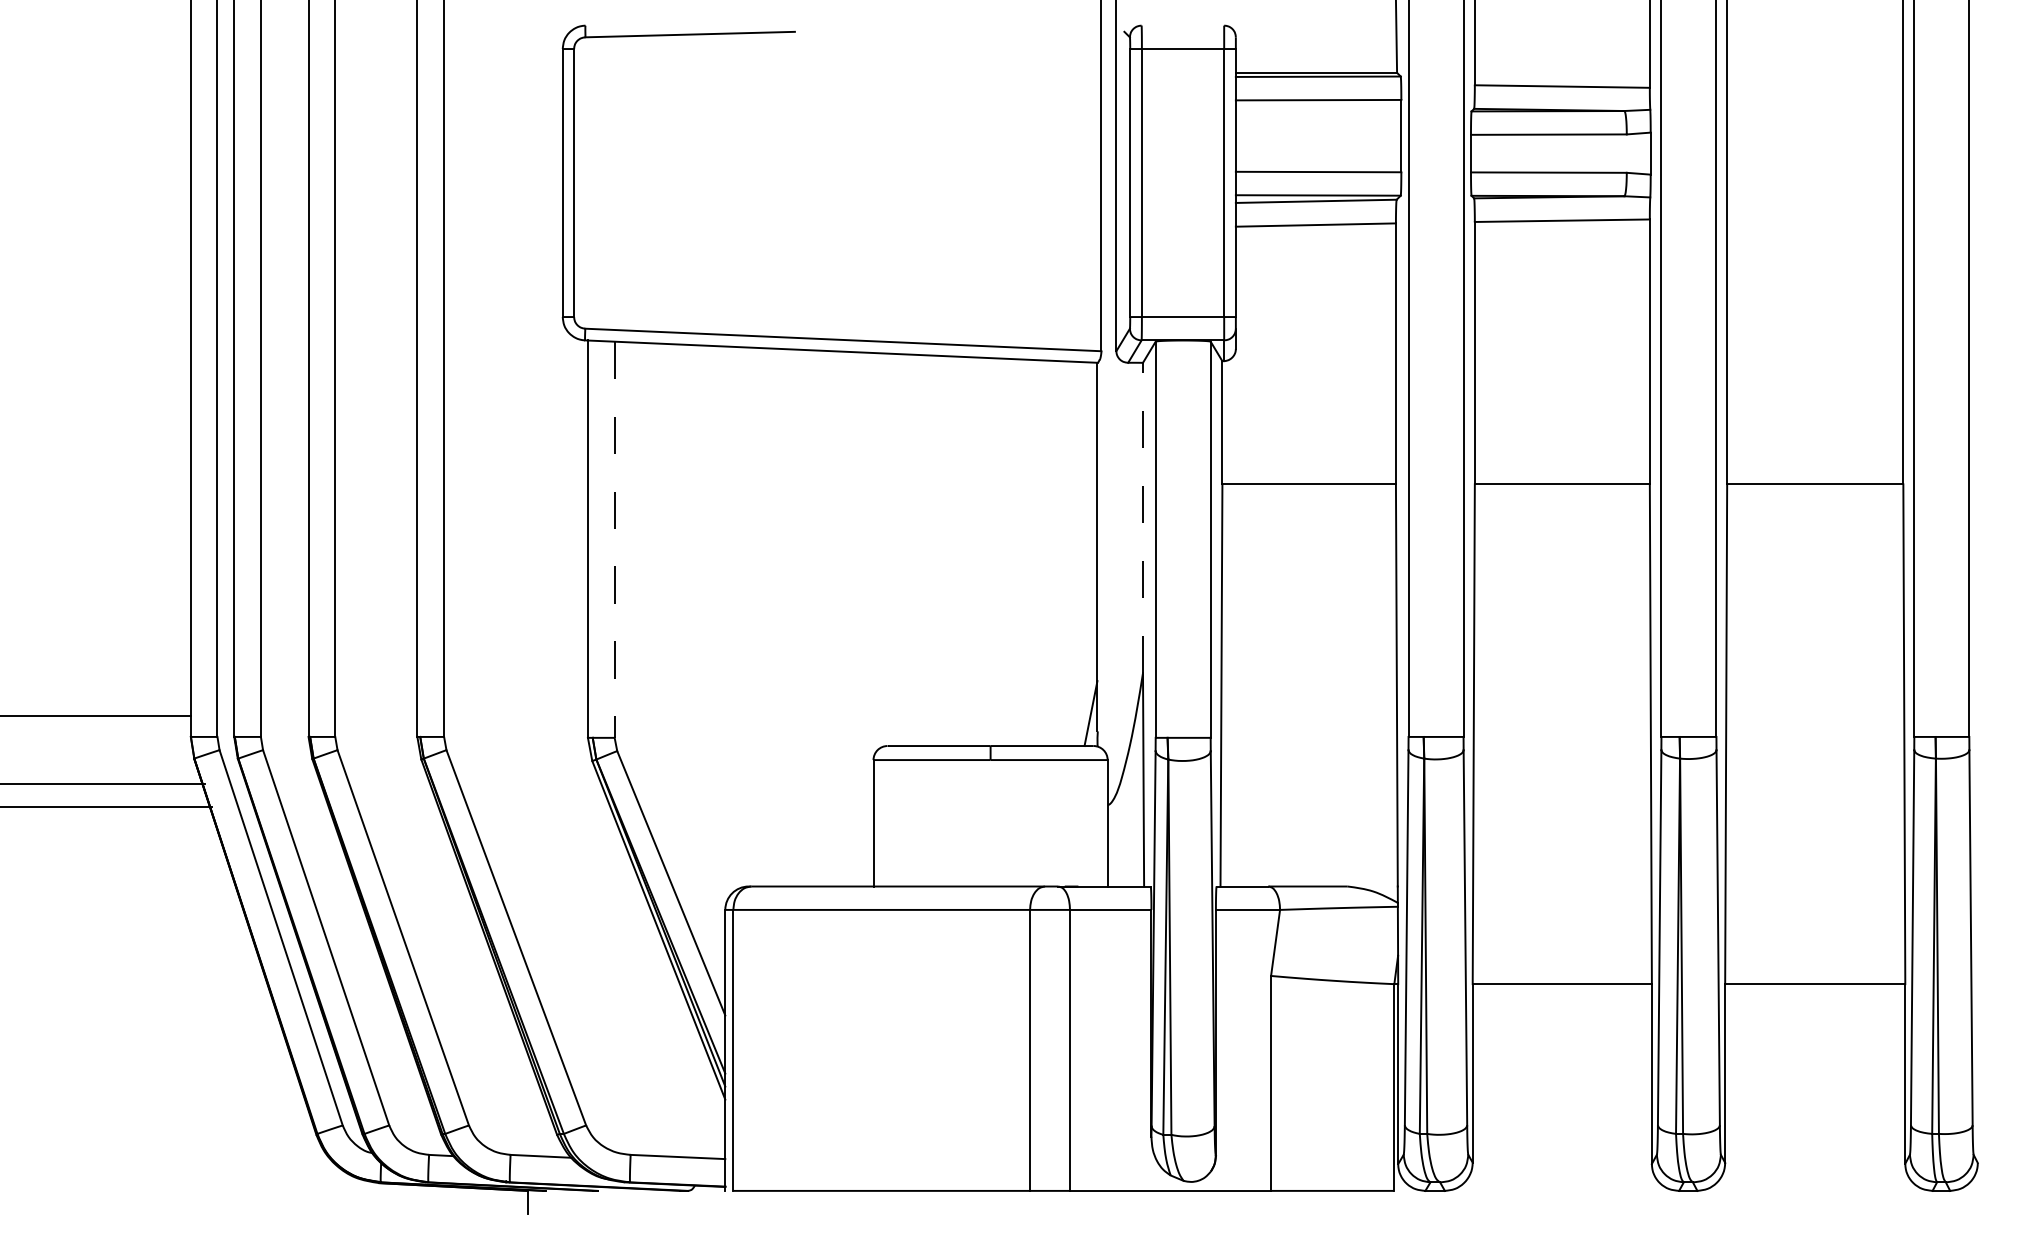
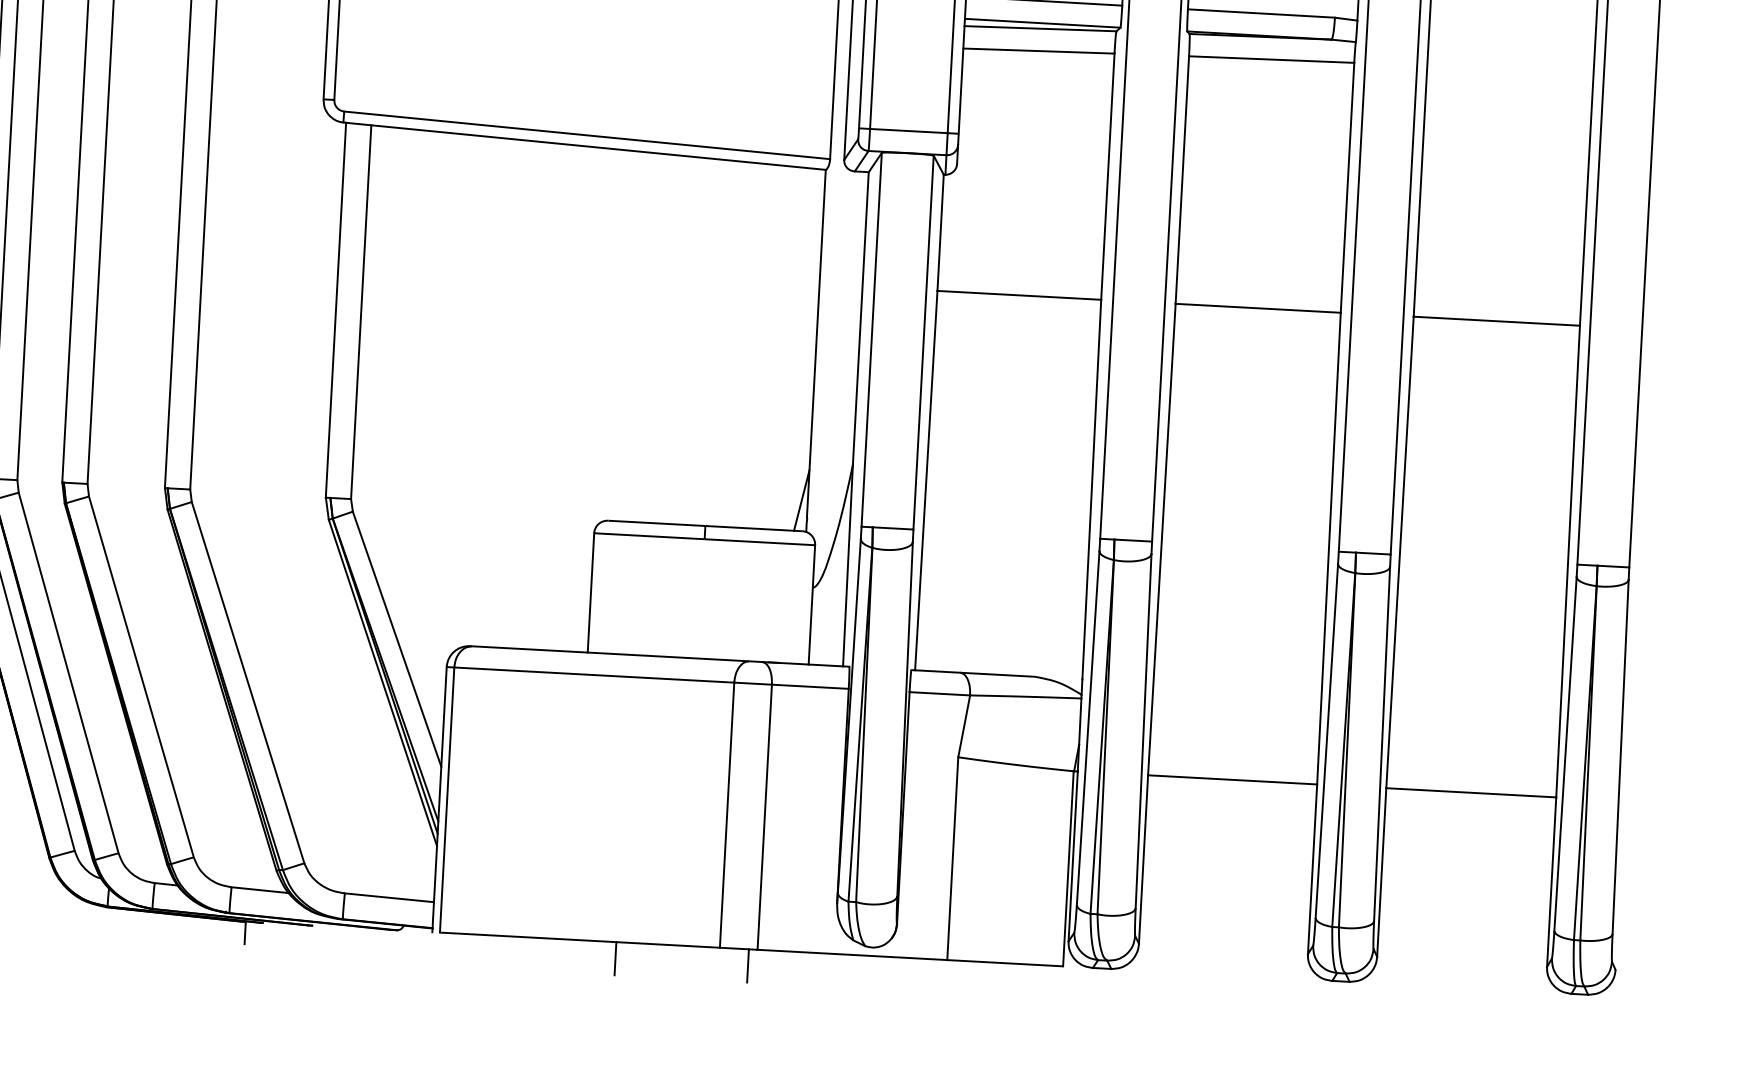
line: (1143, 517) -> (861, 318), dashed -> solid
line: (614, 540) -> (361, 312), dashed -> solid
line: (920, 1208) -> (615, 958), added
line: (1060, 1208) -> (747, 965), added

